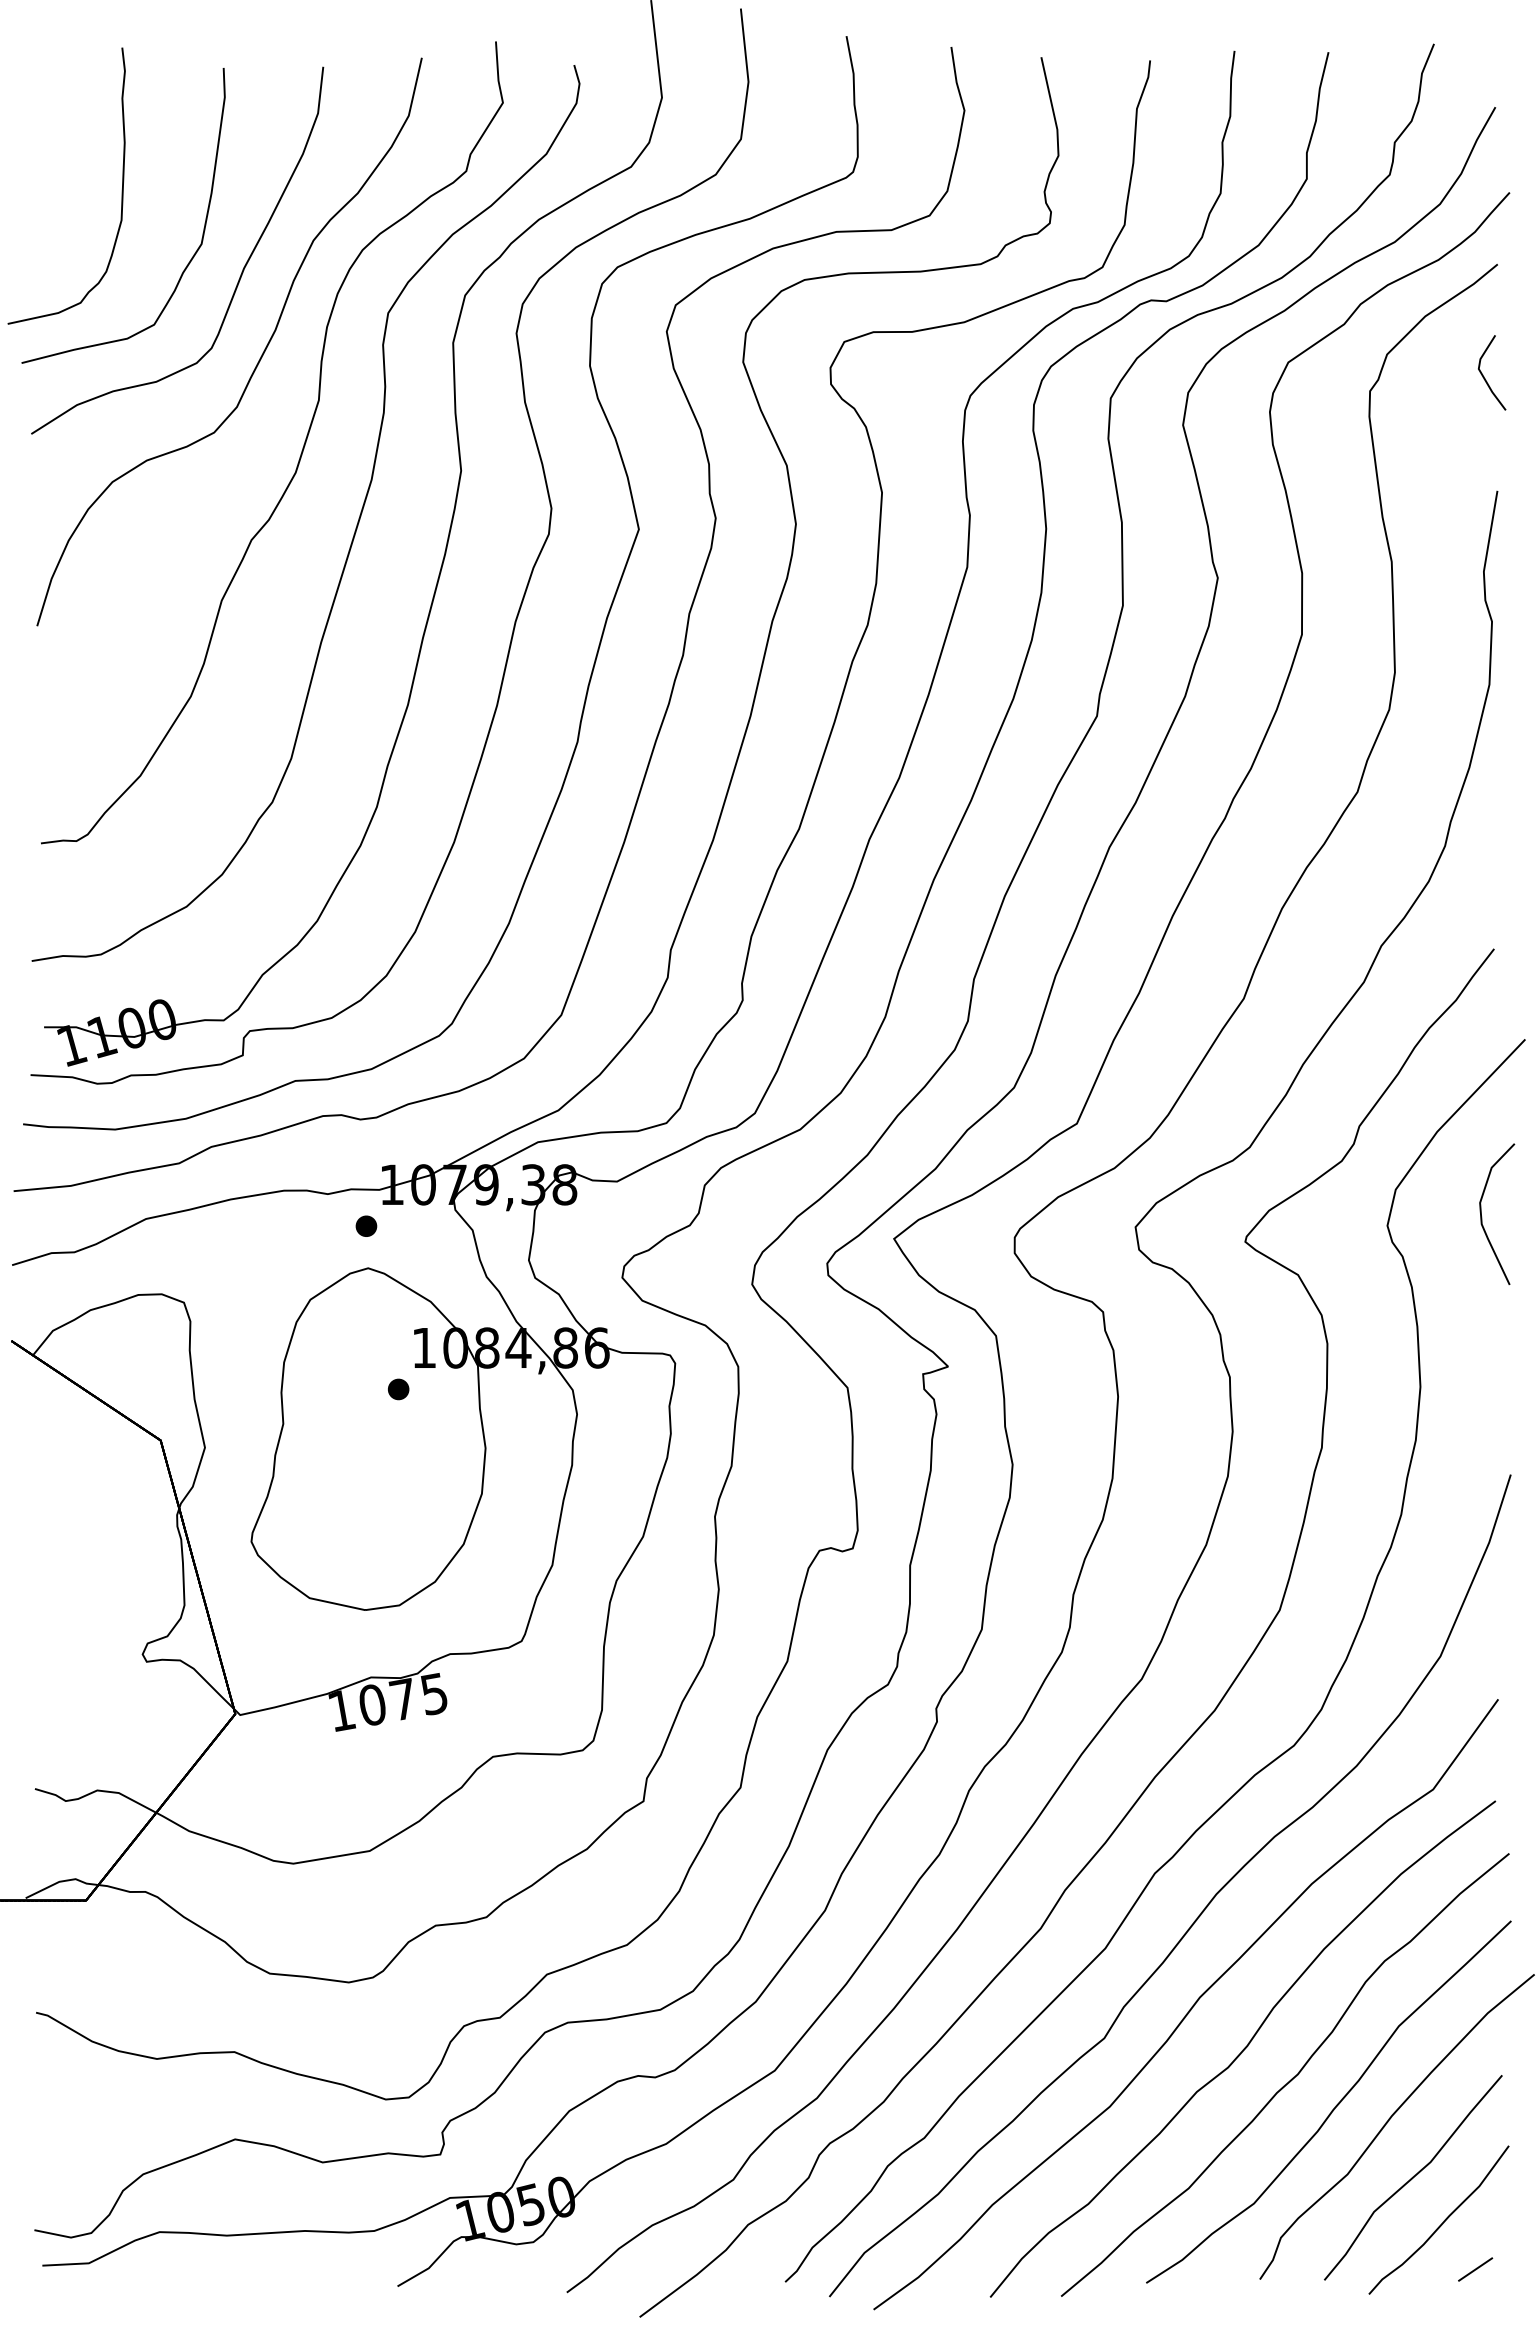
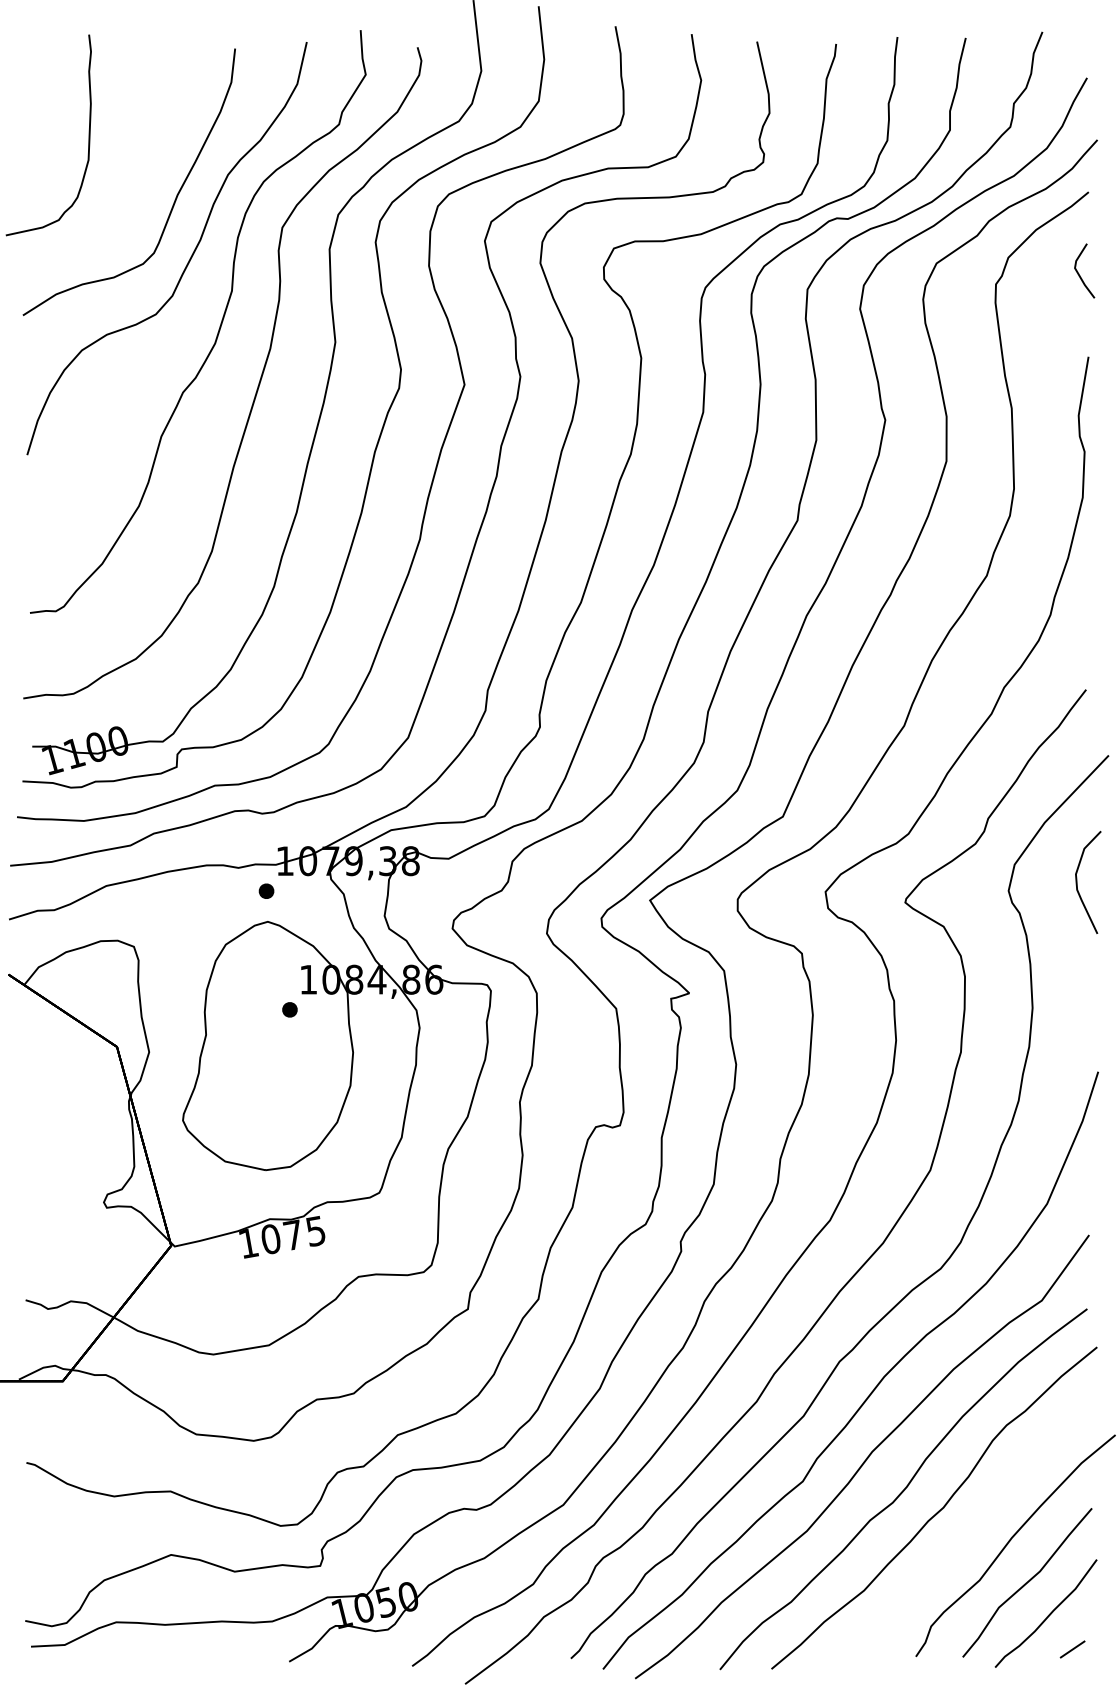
part: (189, 260) -> (137, 189), removed
part: (1335, 2105) -> (970, 1530), removed

